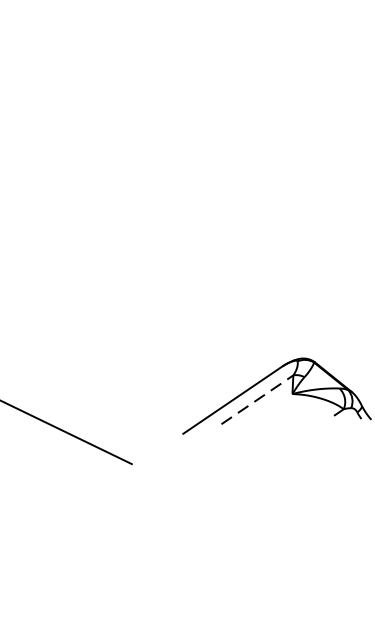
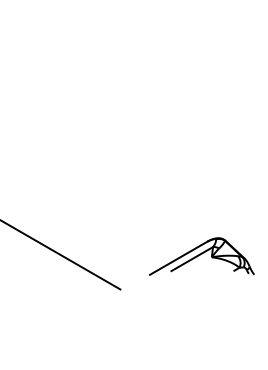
line: (257, 398) -> (192, 258), dashed -> solid

